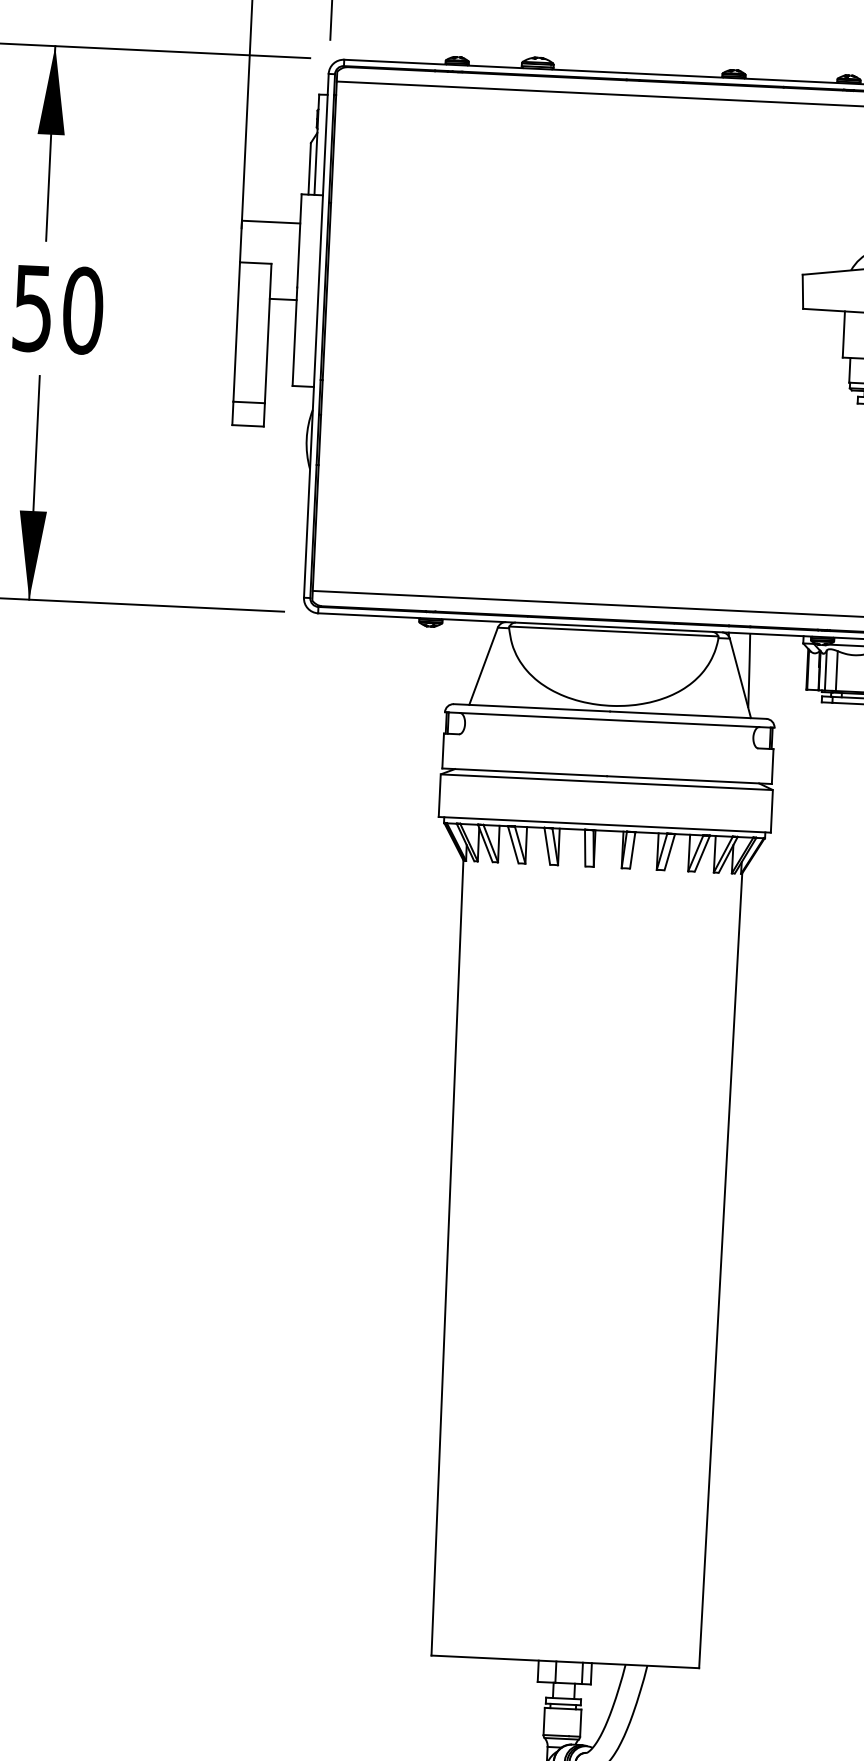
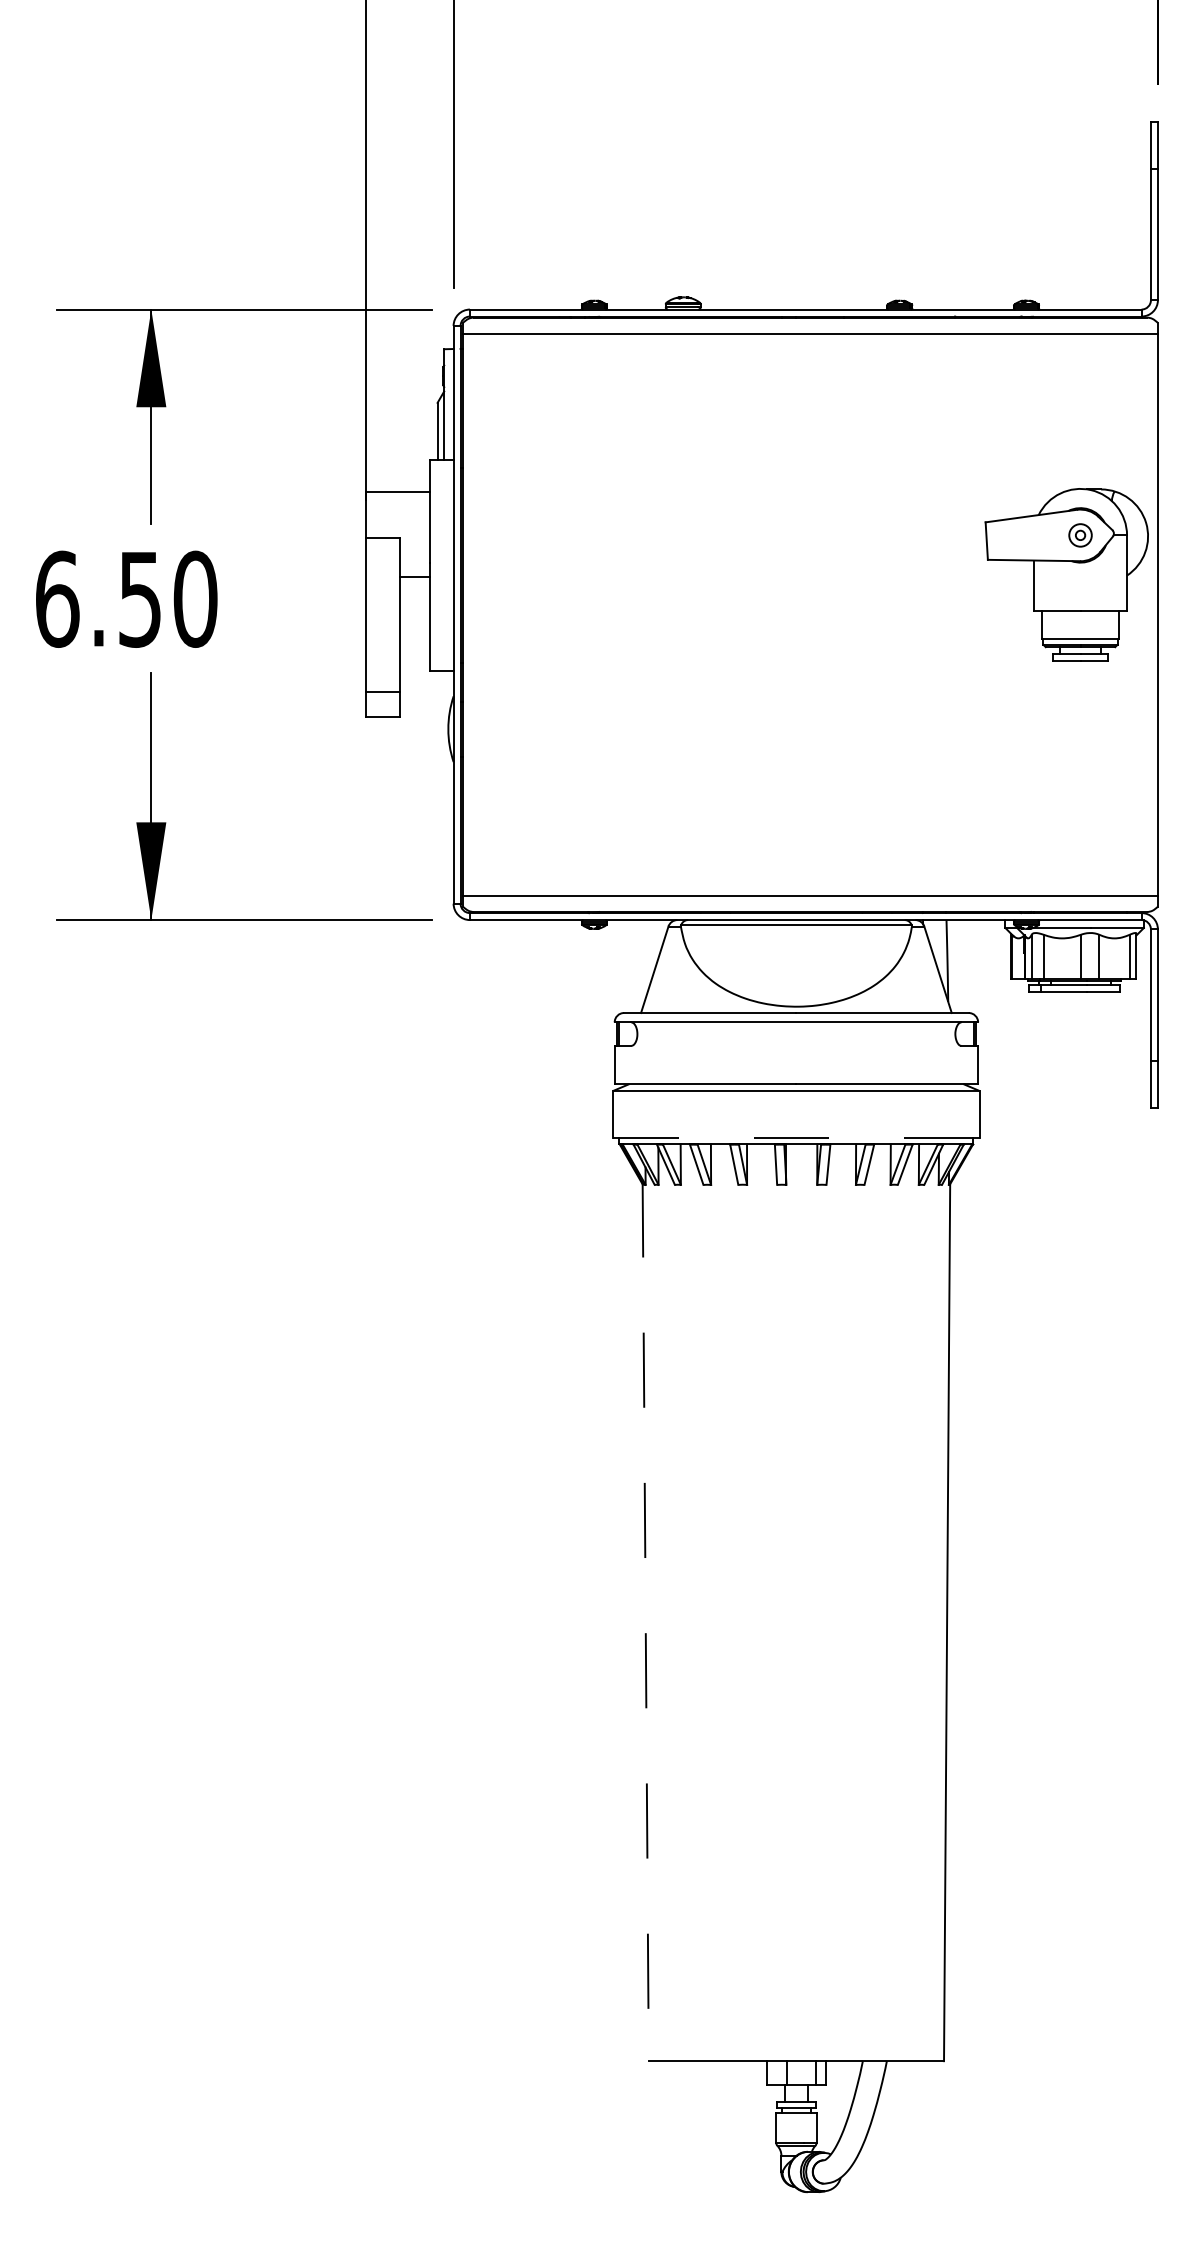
line: (604, 824) -> (795, 1137), solid -> dashed
line: (447, 1257) -> (645, 1622), solid -> dashed

